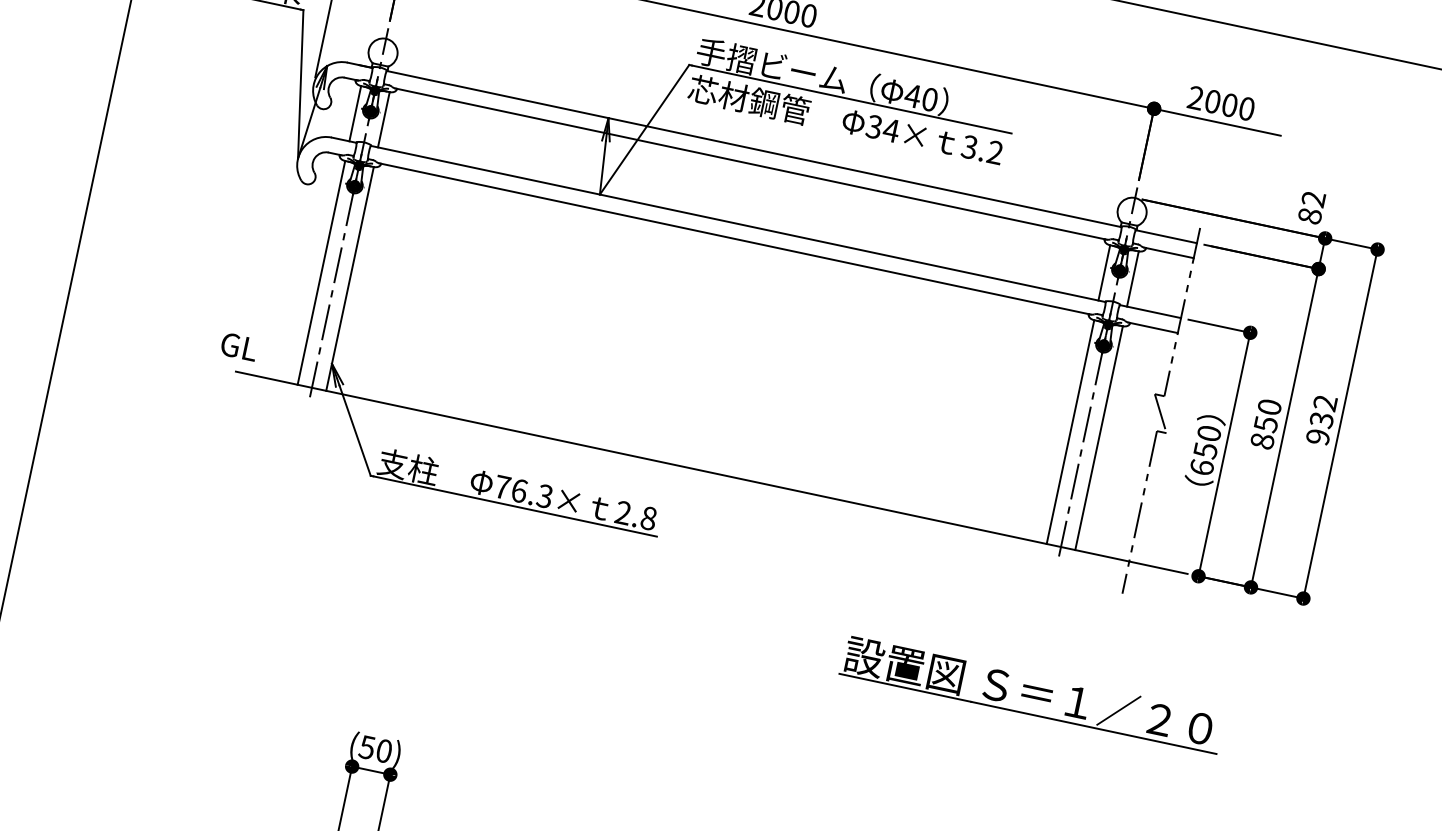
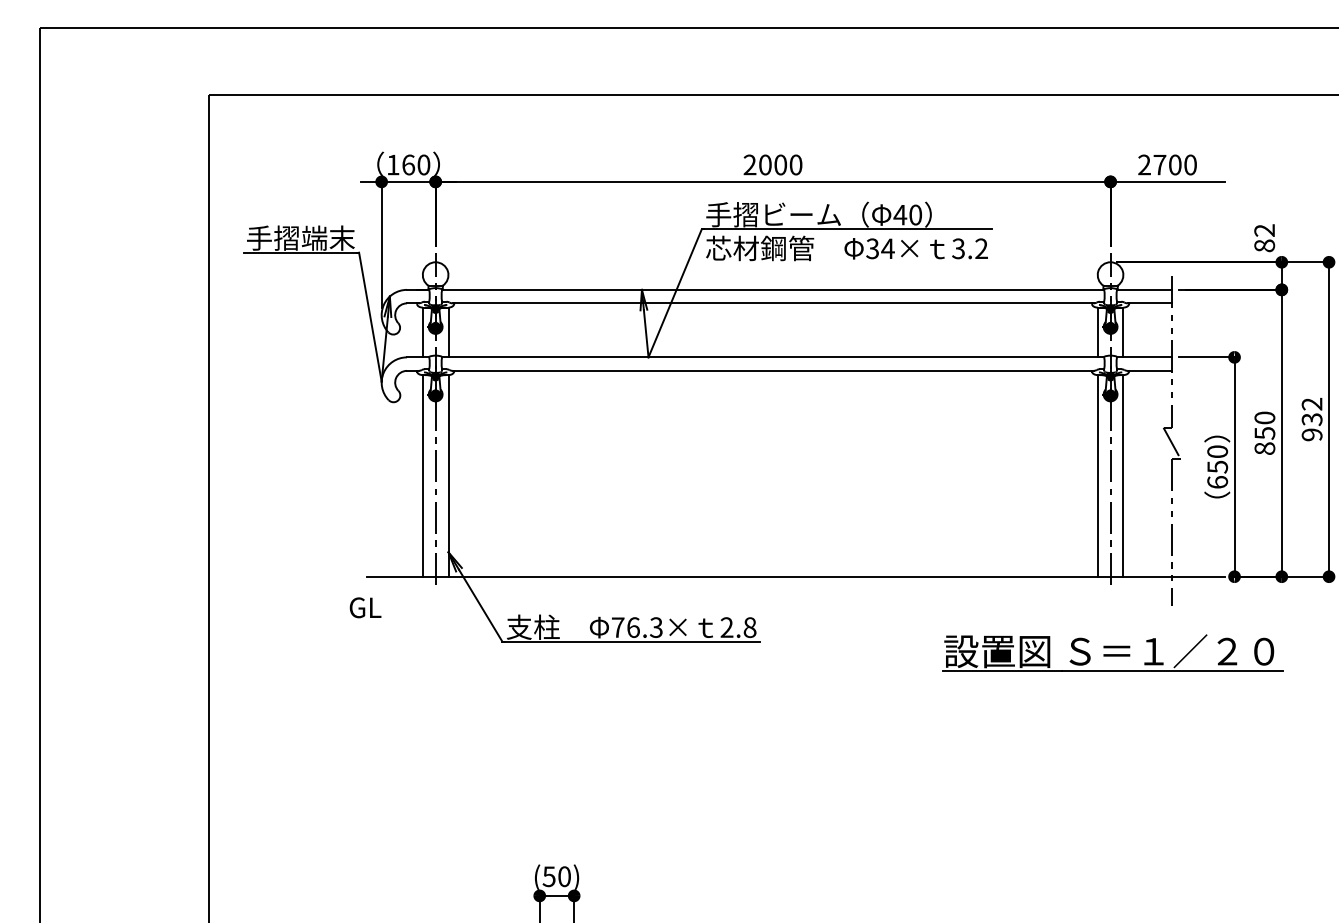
text: (1212, 101) -> (1159, 164), 2000 -> 2700
text: (239, 346) -> (365, 607), moved
part: (1032, 693) -> (1112, 652), moved

